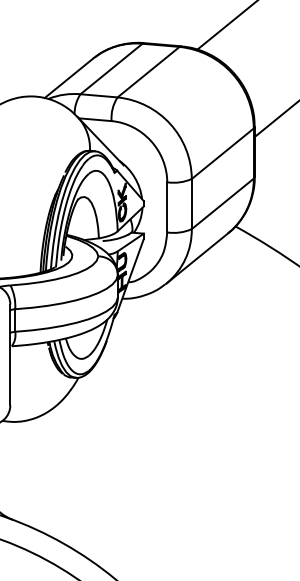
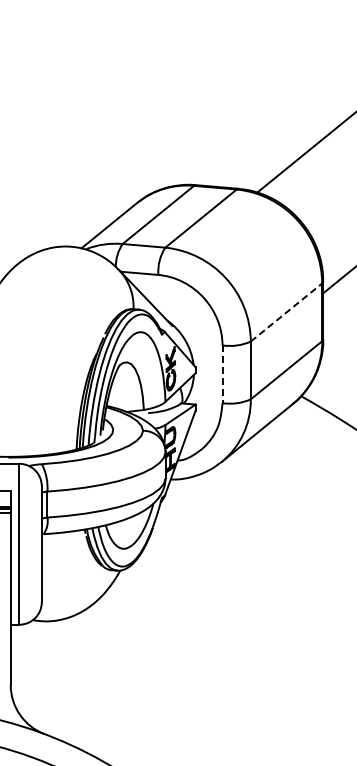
line: (222, 153) -> (286, 312), solid -> dashed
line: (167, 207) -> (222, 374), solid -> dashed

